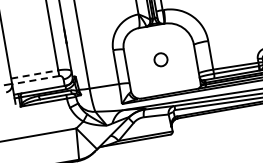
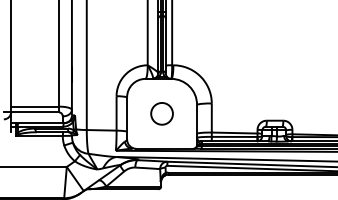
circle: (160, 59) -> (161, 113), size x1.67
line: (35, 74) -> (35, 106), dashed -> solid
line: (36, 80) -> (35, 112), dashed -> solid

